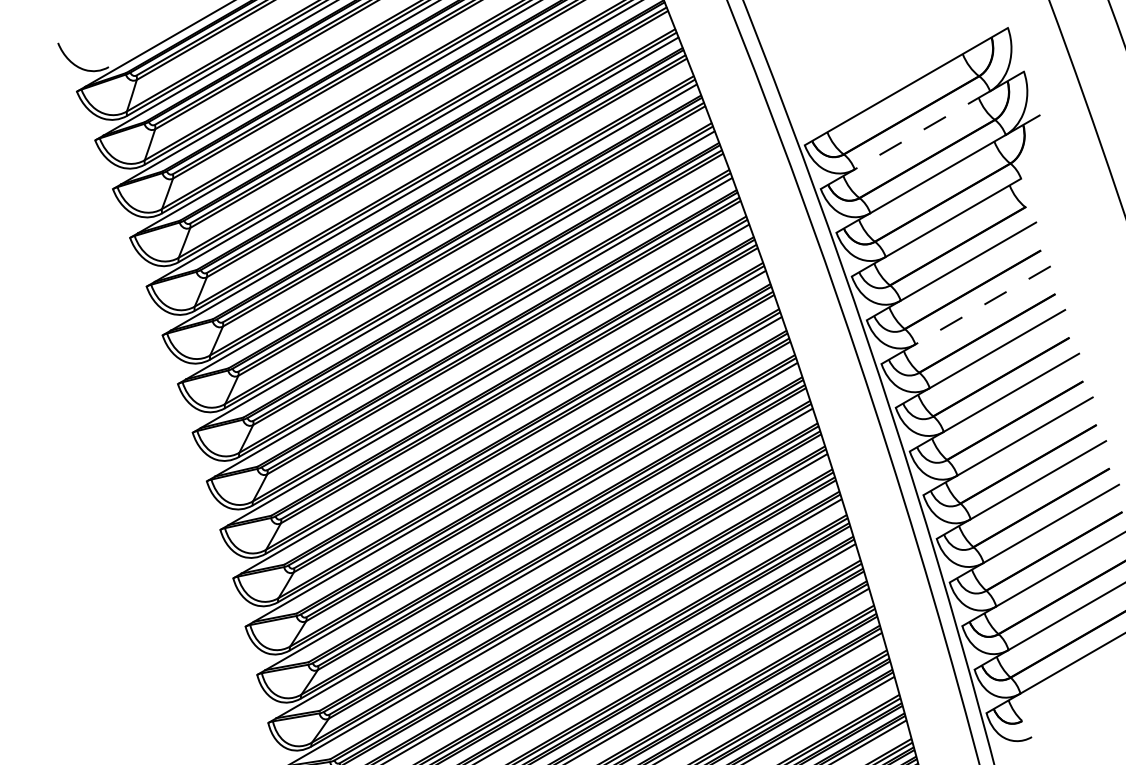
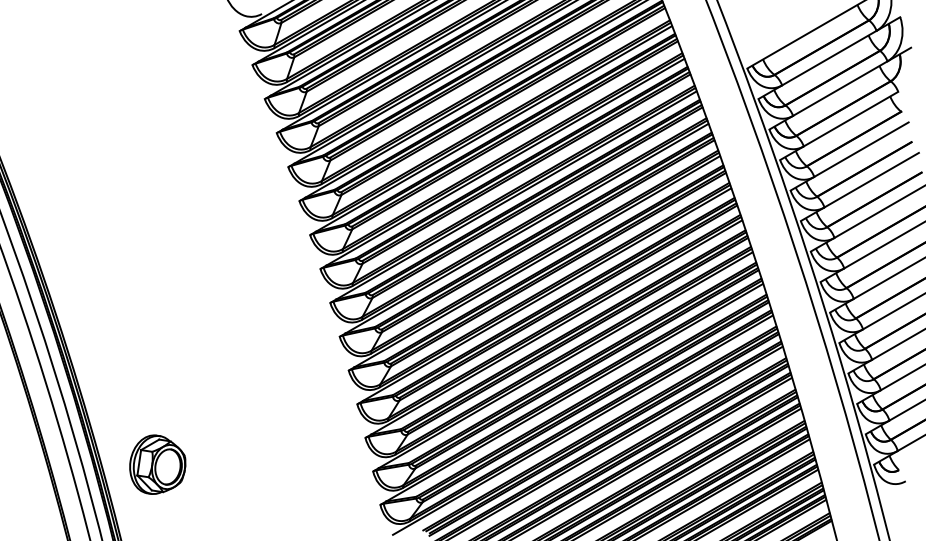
line: (922, 130) -> (829, 58), dashed -> solid
line: (982, 305) -> (871, 180), dashed -> solid

